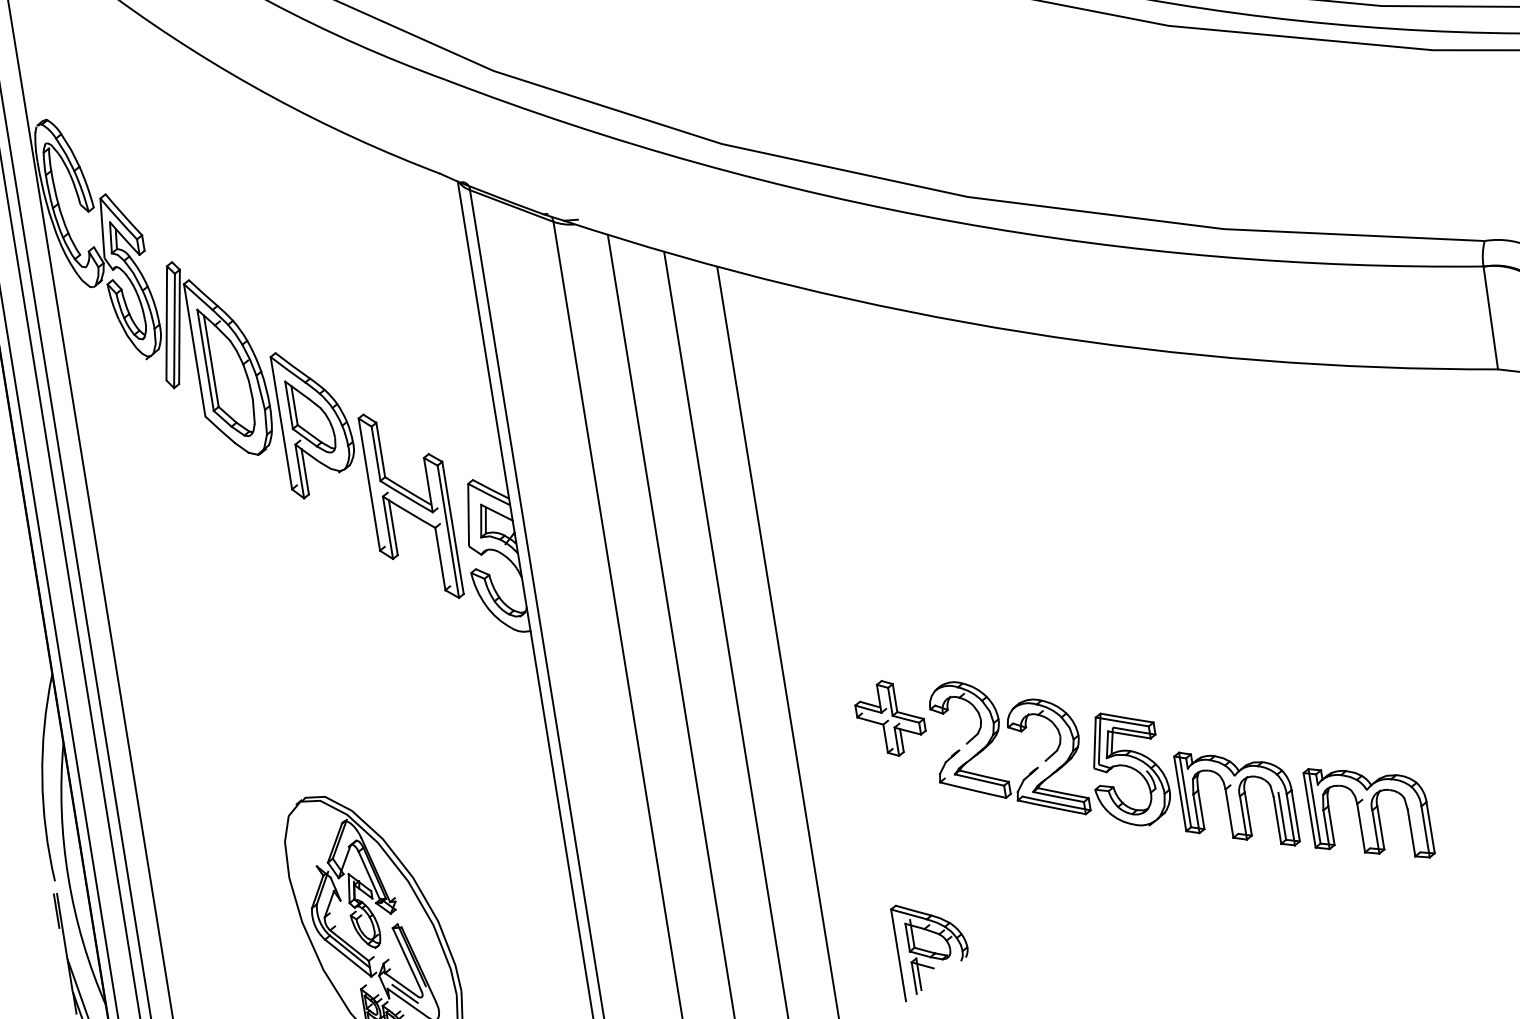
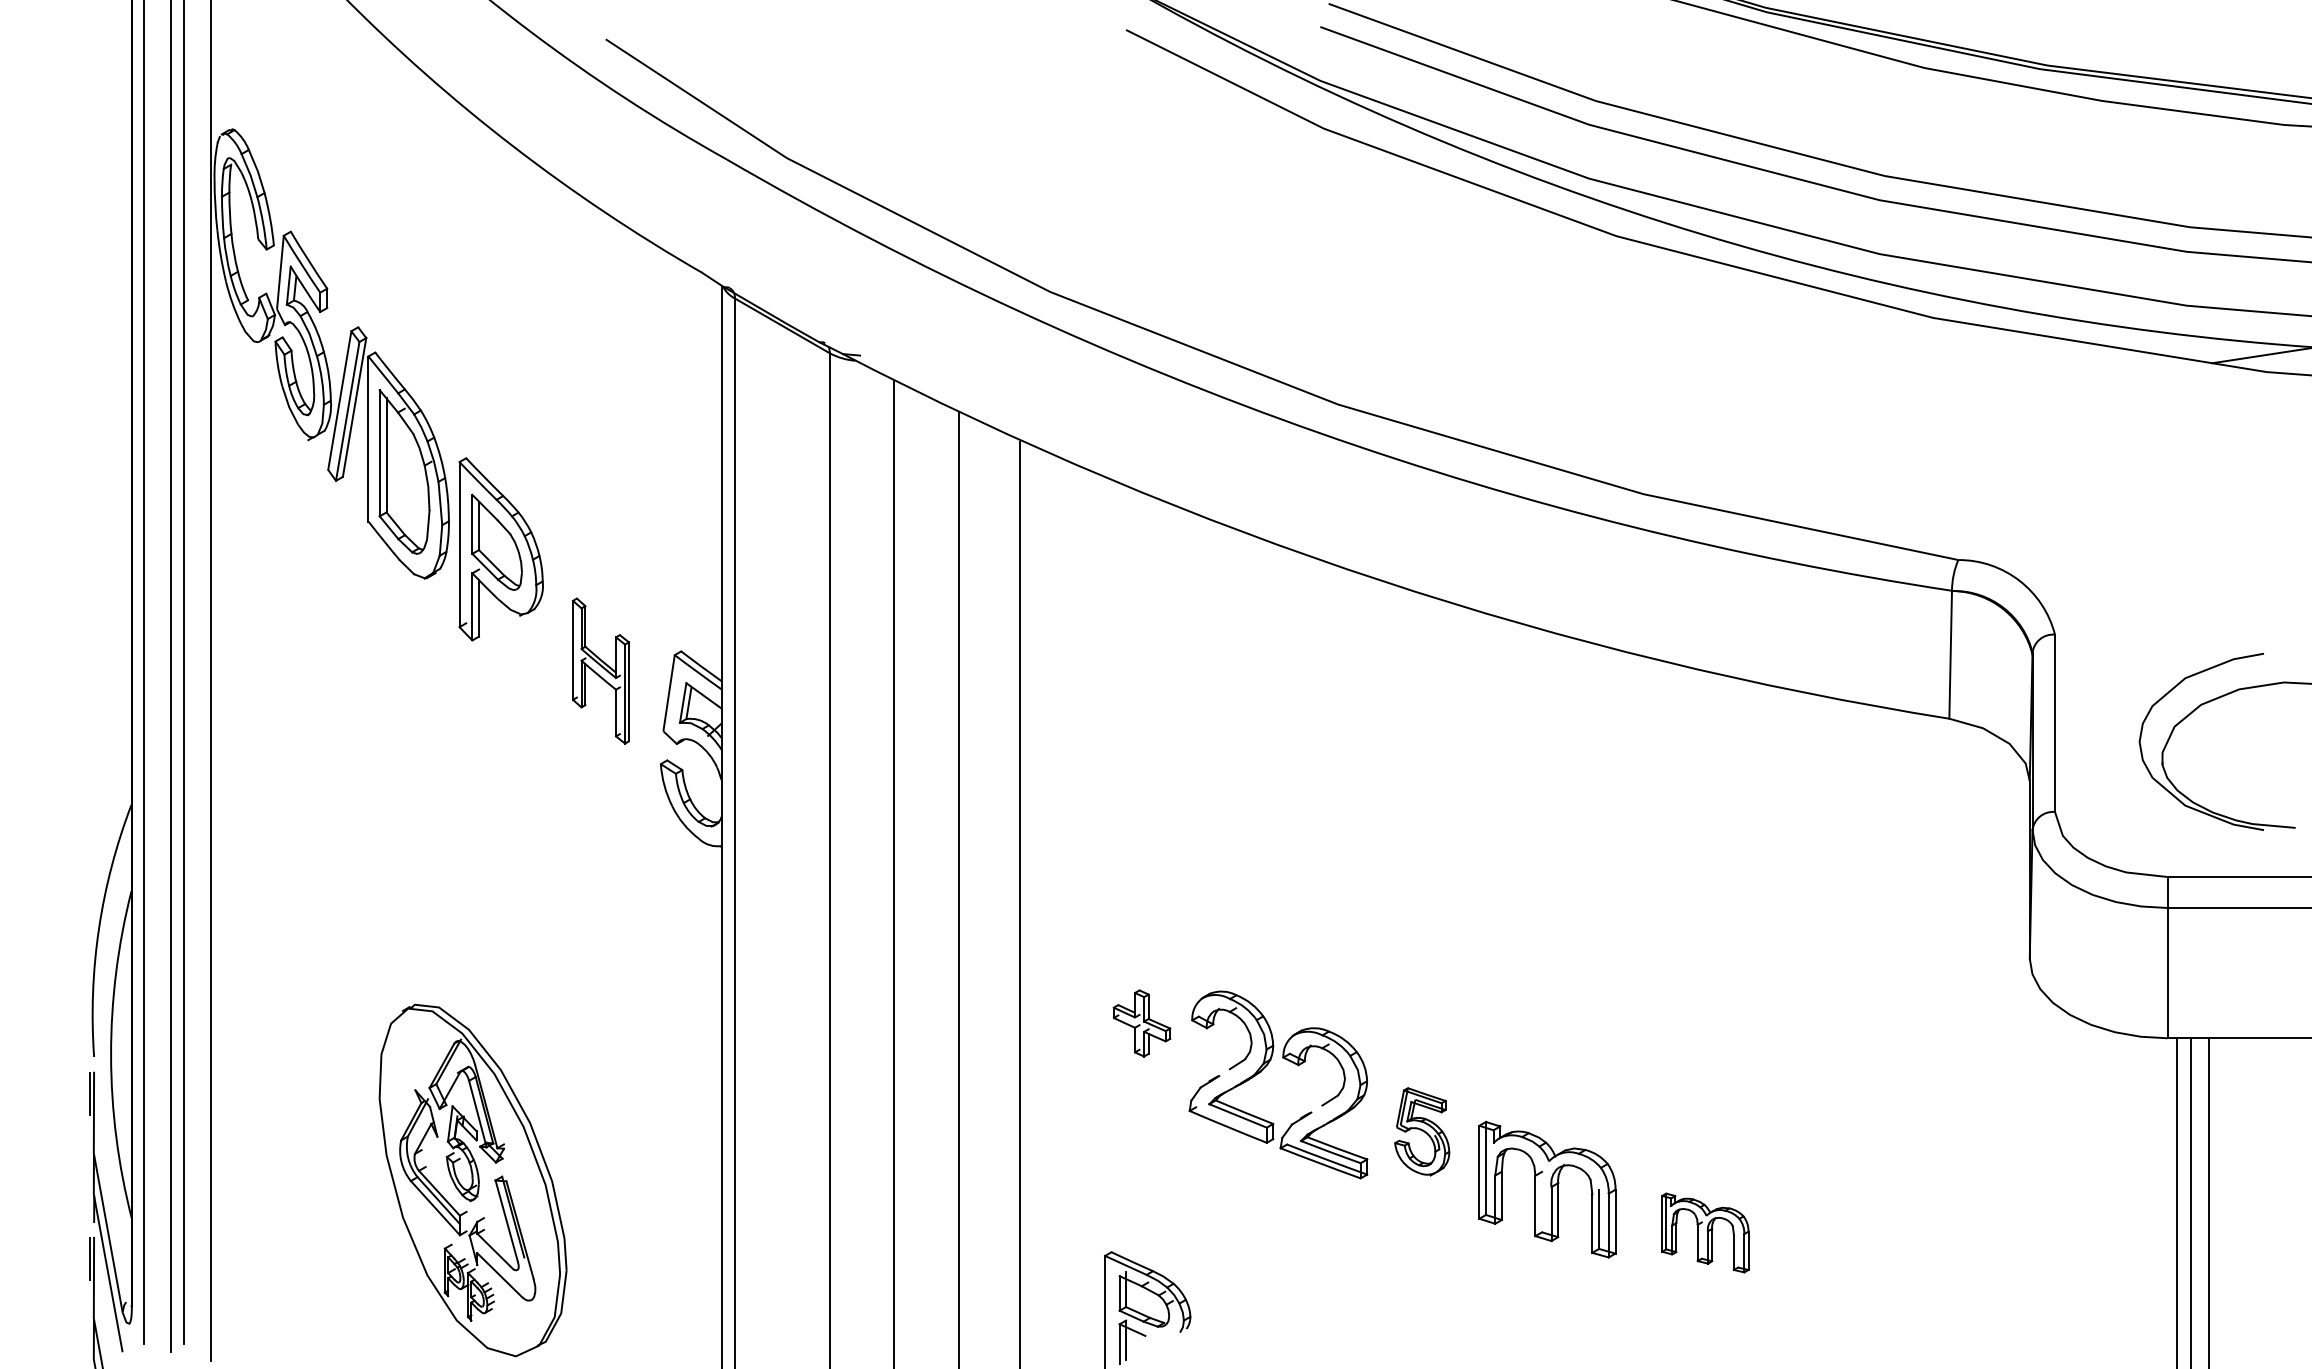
part: (410, 505) -> (600, 670), size x0.6
part: (890, 718) -> (1141, 1023), size x0.7
part: (1129, 768) -> (1422, 1131), size x0.6
part: (1369, 812) -> (1705, 1232), size x0.6
line: (405, 993) -> (497, 1262), removed

